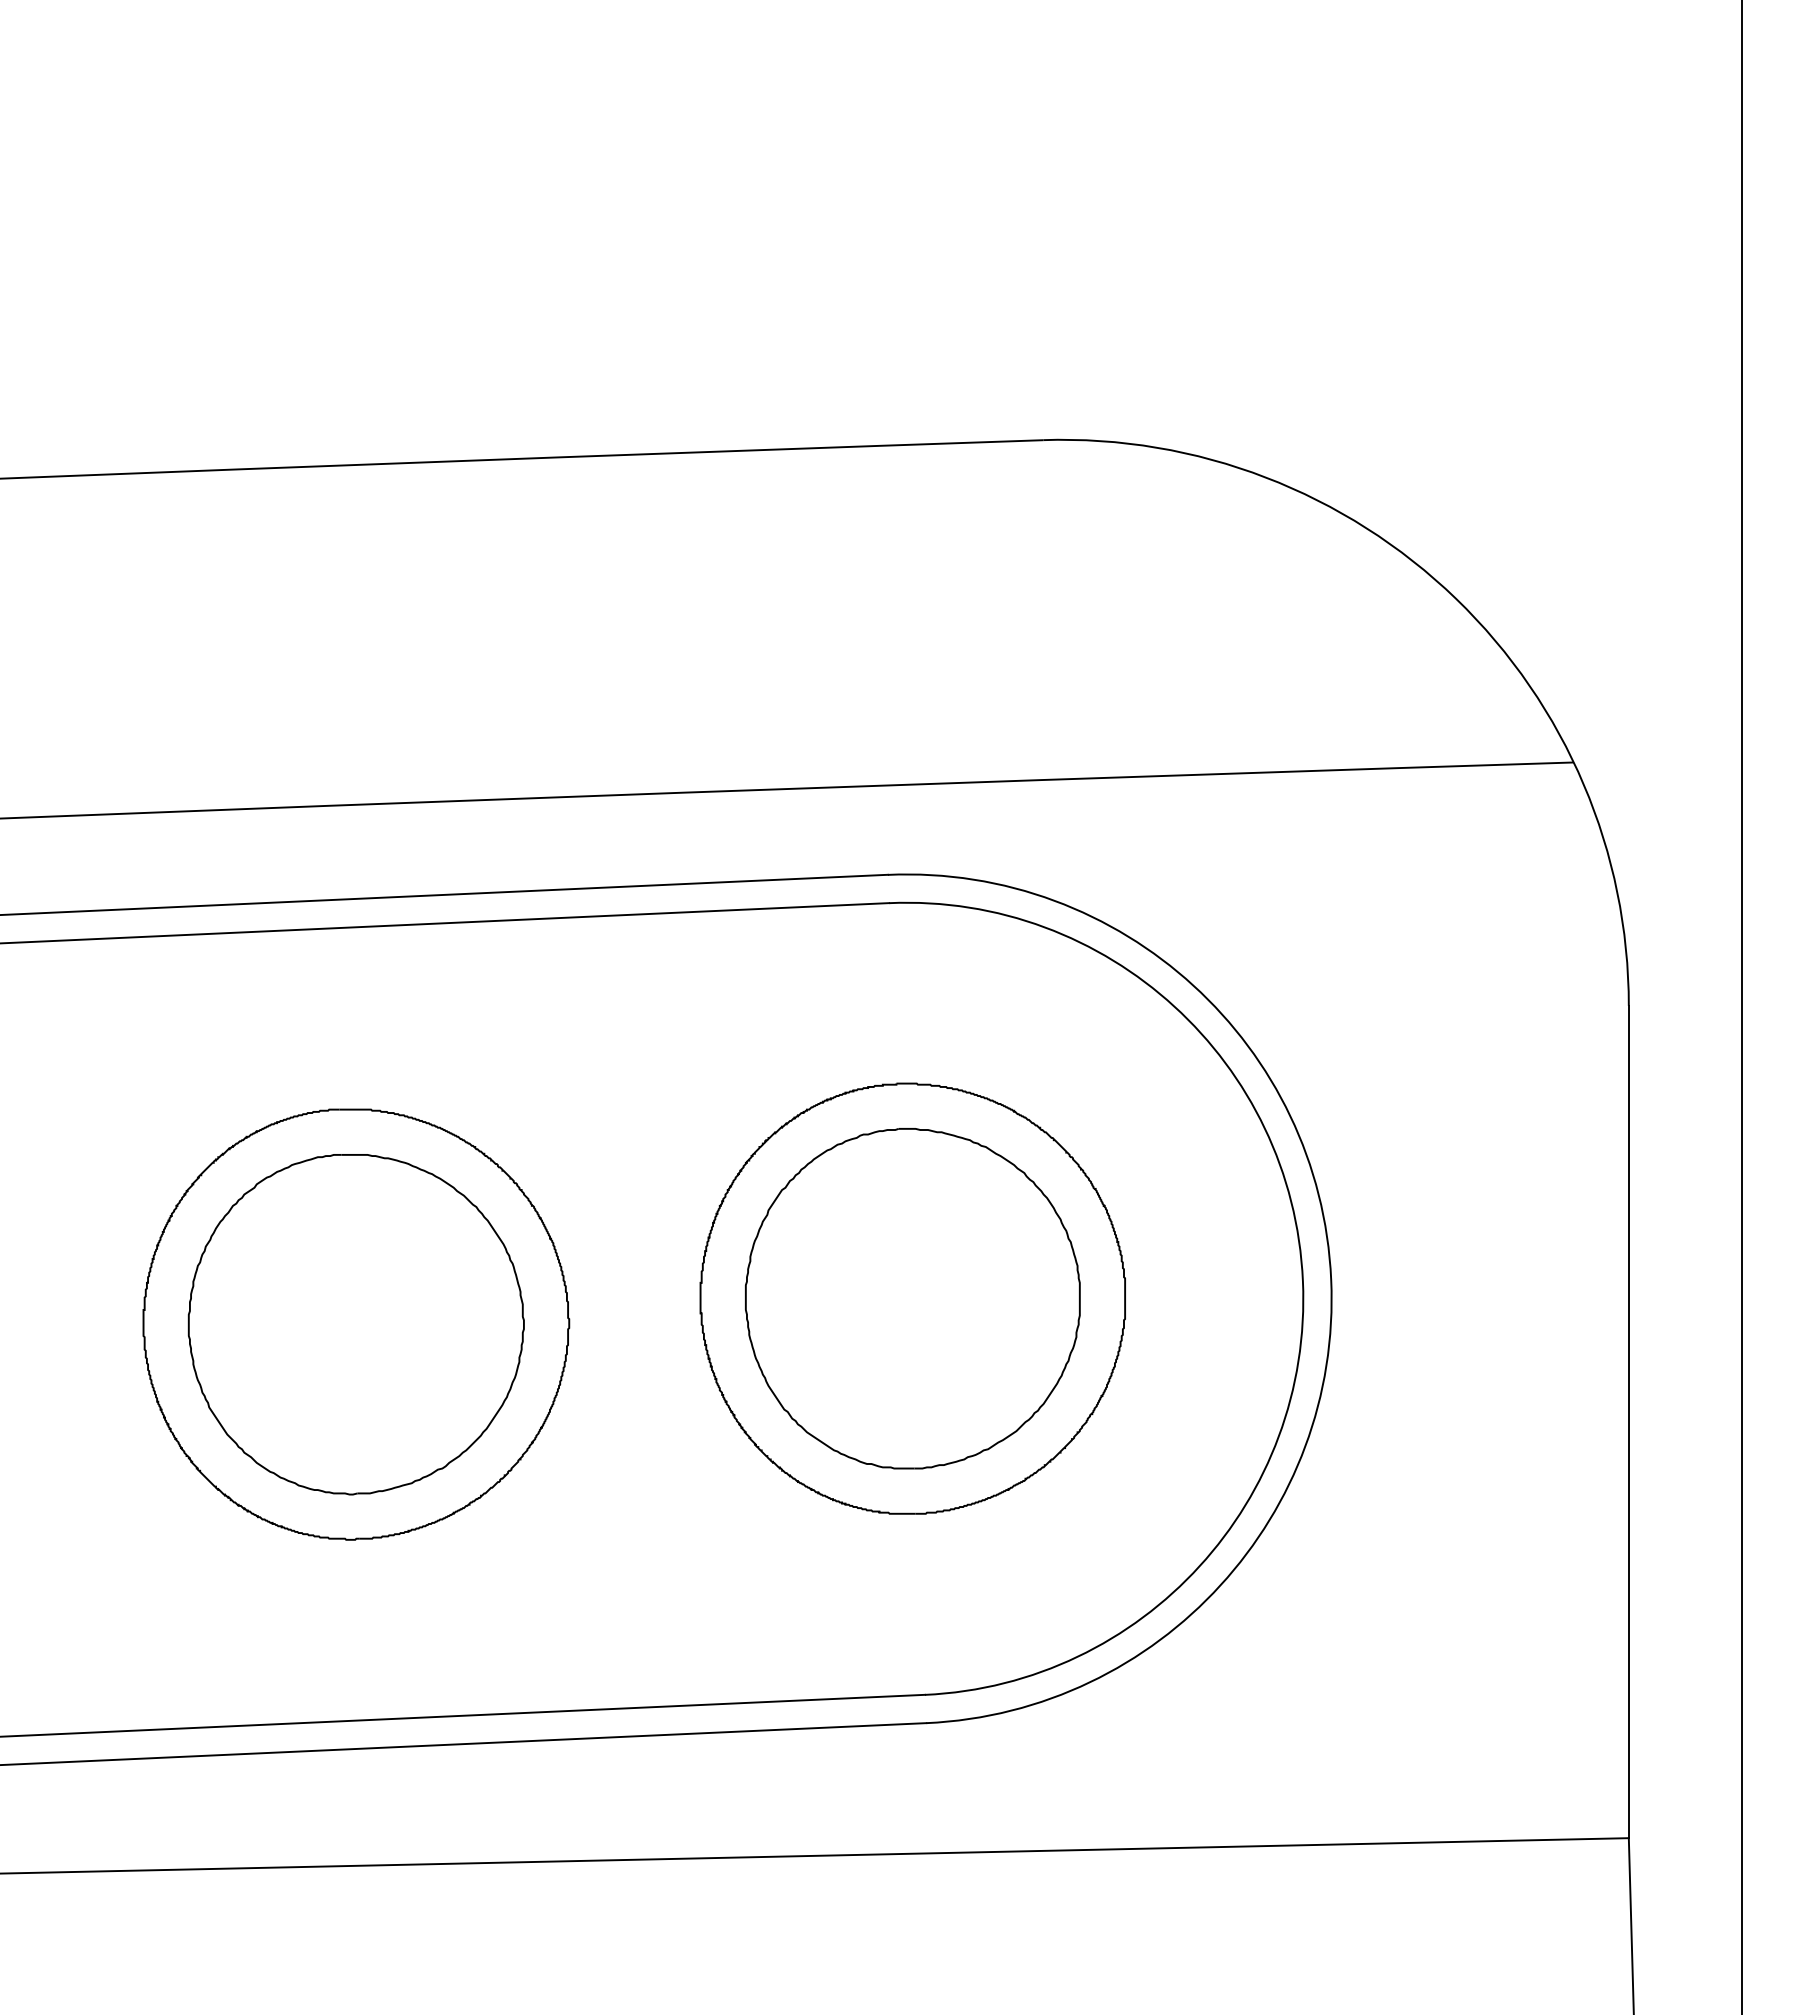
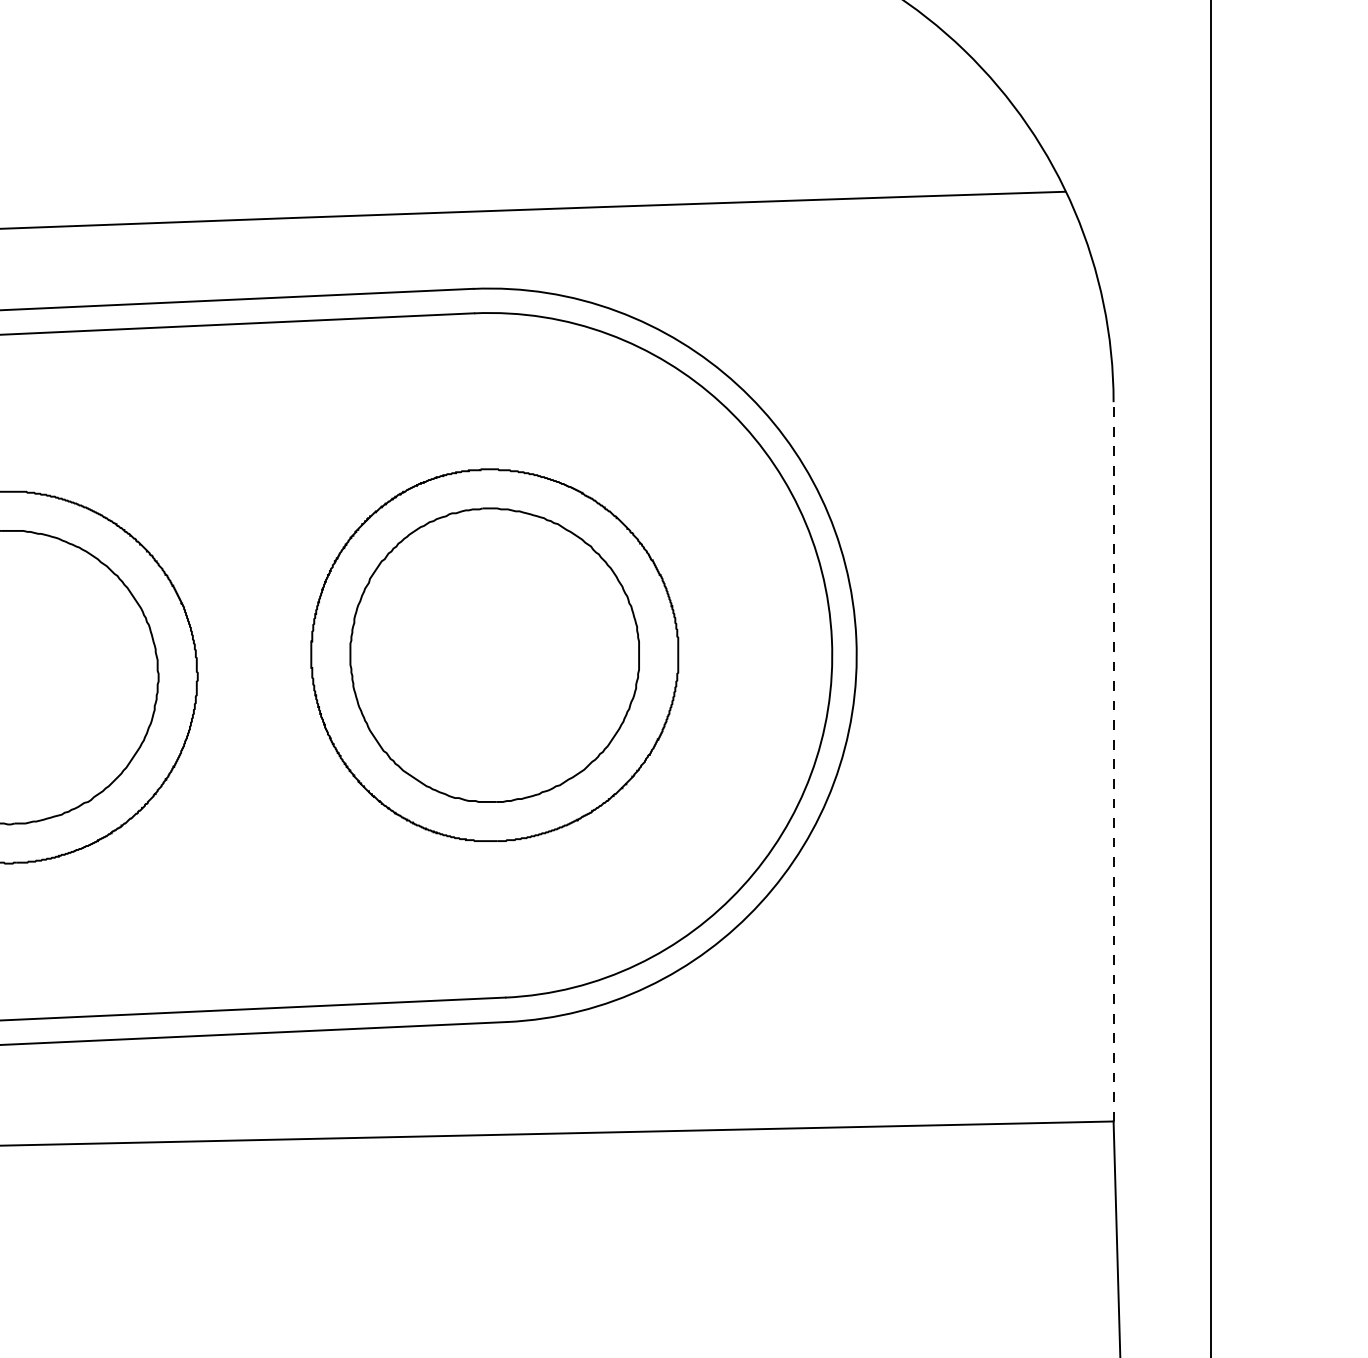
line: (1628, 1421) -> (1113, 761), solid -> dashed

